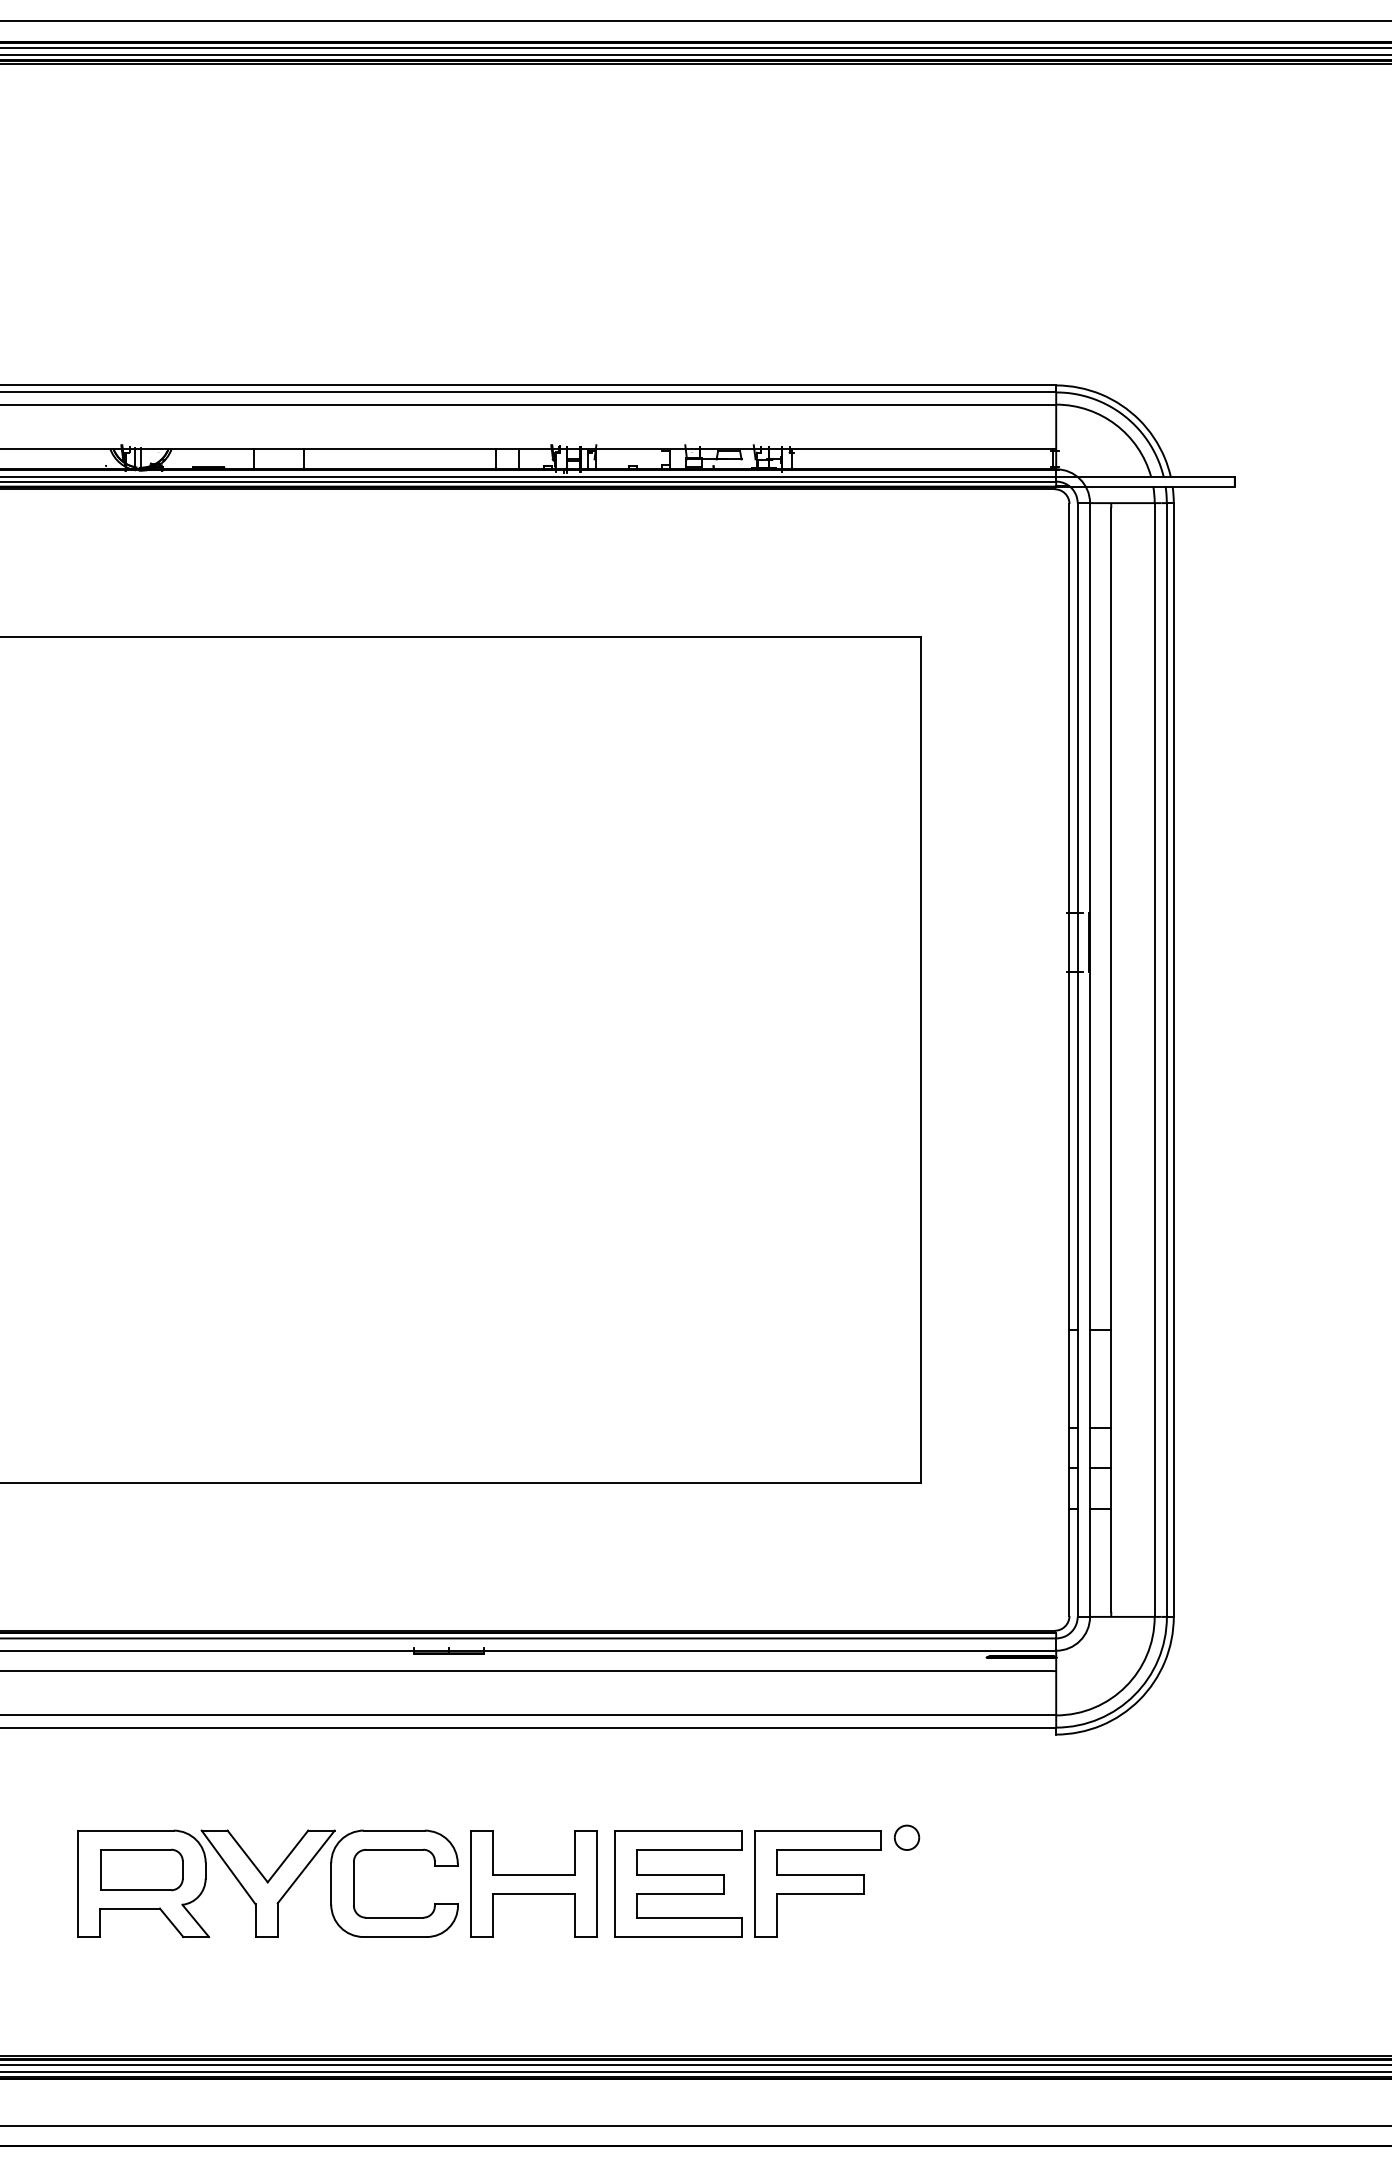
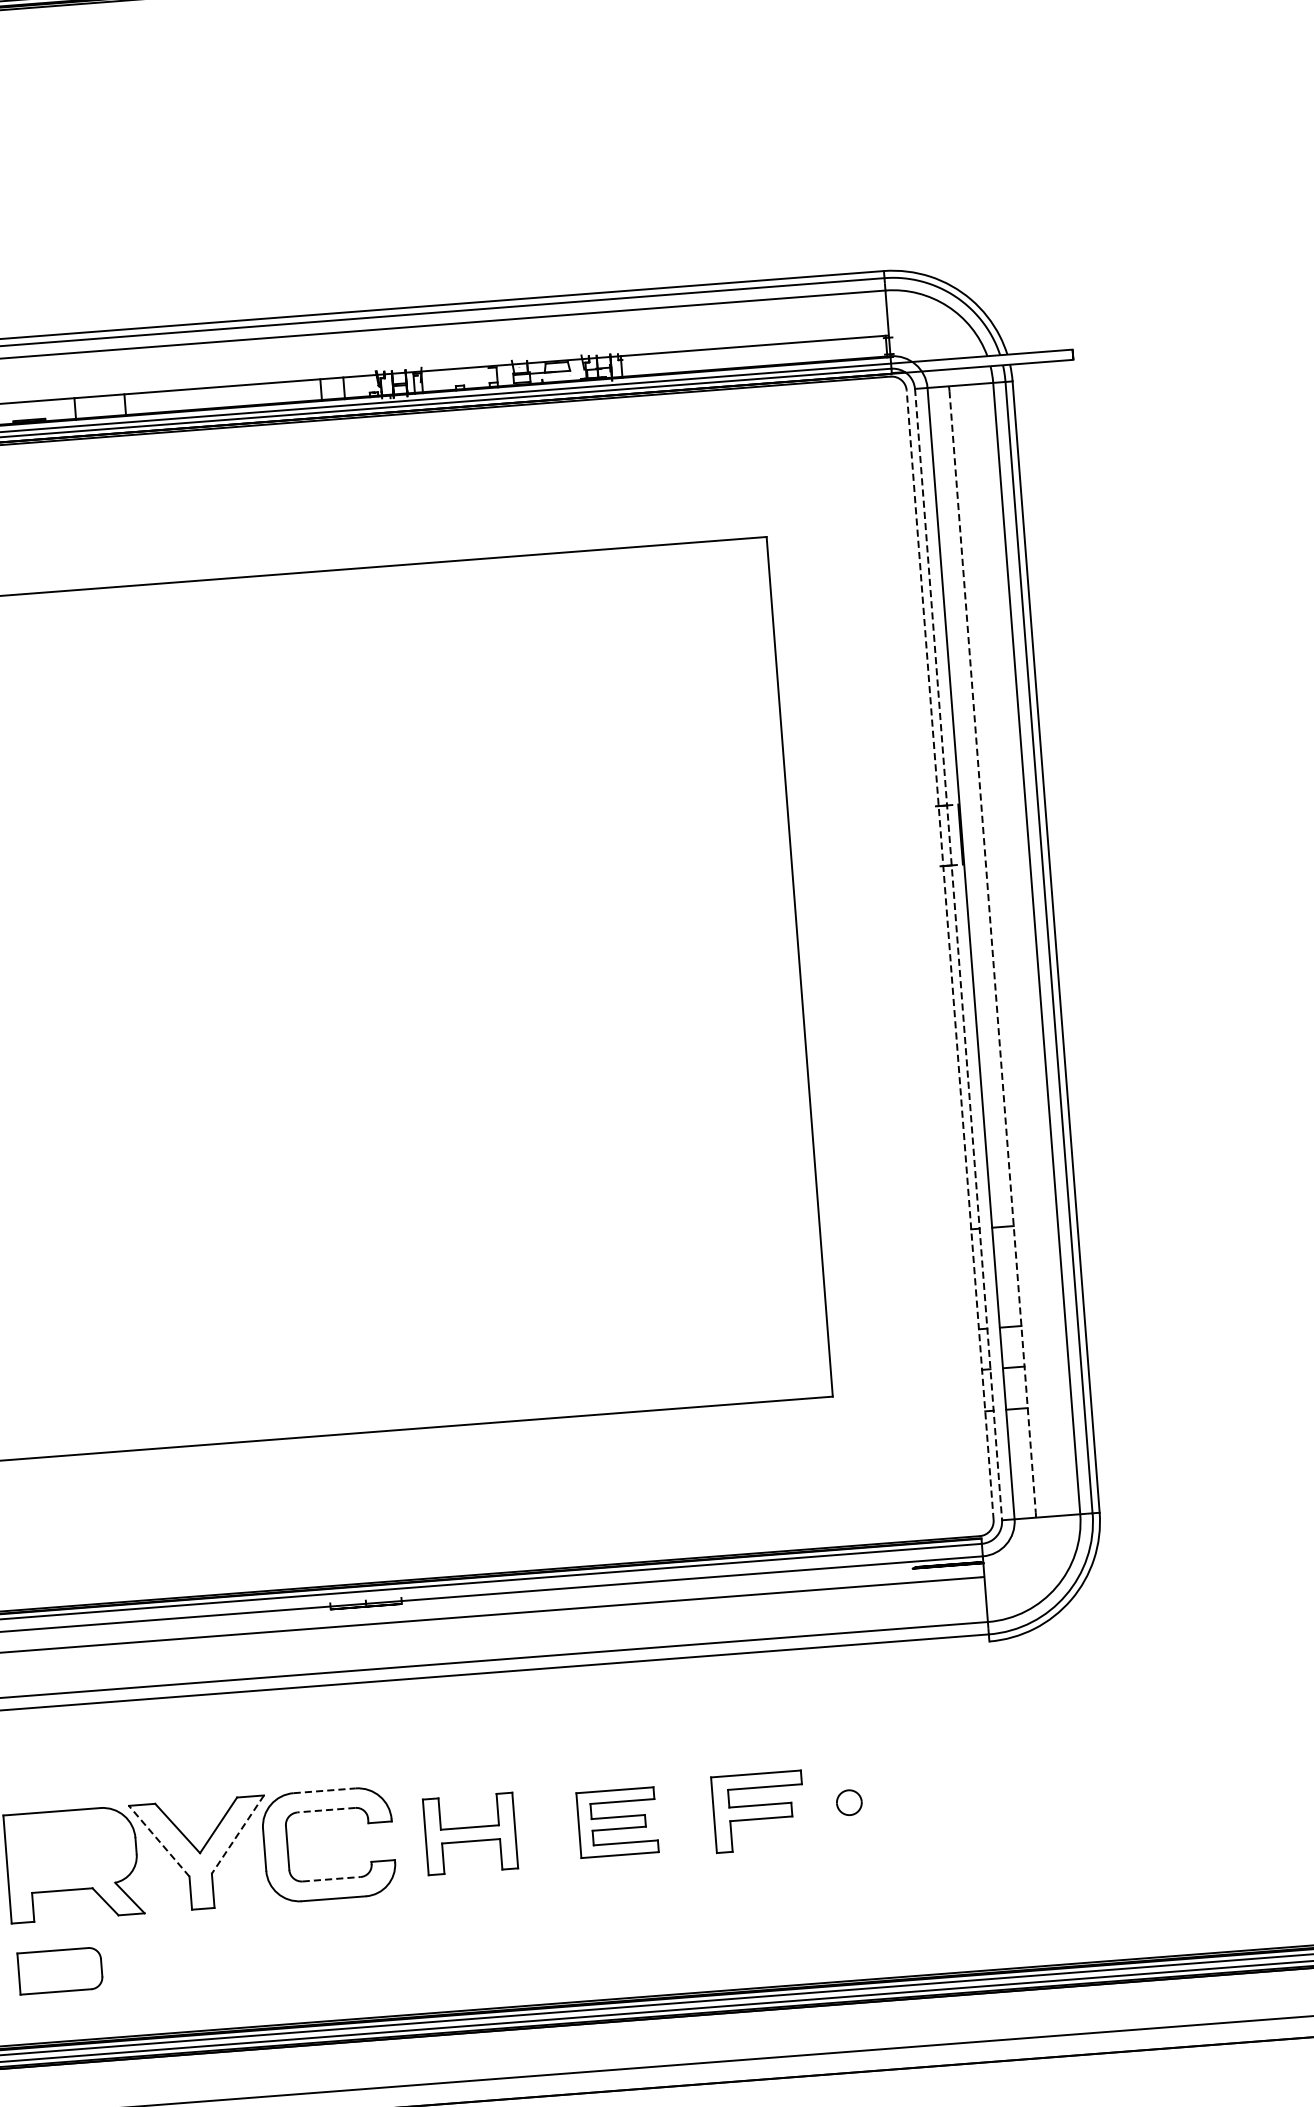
line: (1069, 1060) -> (950, 955), solid -> dashed
line: (1077, 1060) -> (958, 955), solid -> dashed
line: (1111, 1060) -> (992, 952), solid -> dashed
line: (394, 1830) -> (324, 1790), solid -> dashed
part: (907, 1837) -> (849, 1802), moved
line: (394, 1849) -> (326, 1809), solid -> dashed
line: (228, 1867) -> (159, 1841), solid -> dashed
line: (305, 1867) -> (237, 1835), solid -> dashed
part: (141, 1869) -> (59, 1970), moved
part: (533, 1883) -> (470, 1833), size x0.7
part: (678, 1883) -> (617, 1822), size x0.6
part: (817, 1883) -> (758, 1811), size x0.7
line: (394, 1917) -> (331, 1879), solid -> dashed

